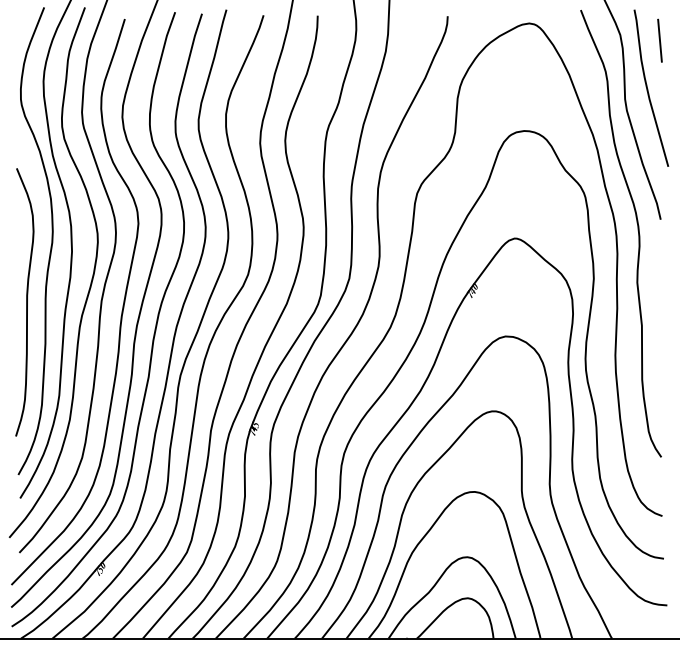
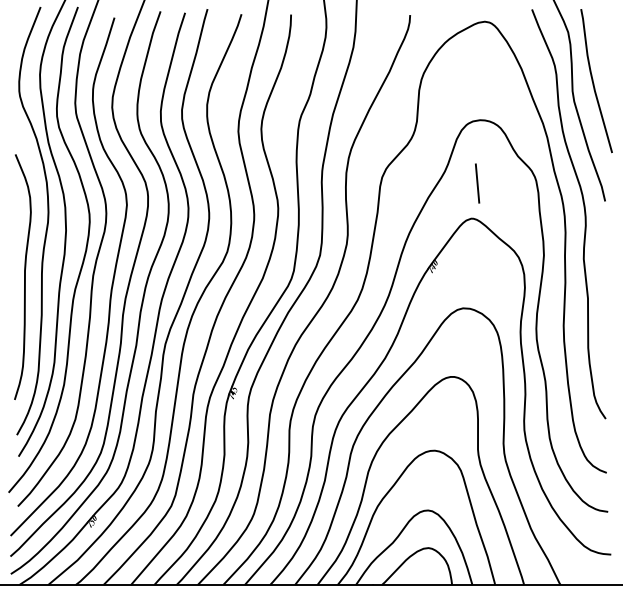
line: (659, 40) -> (477, 183), moved

